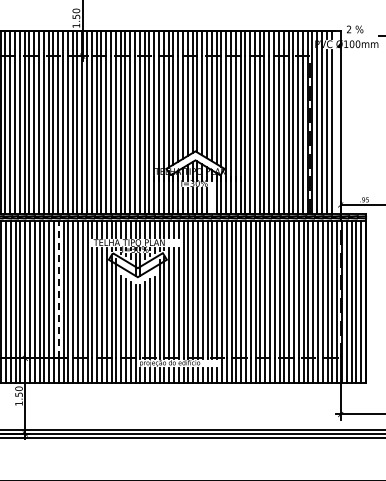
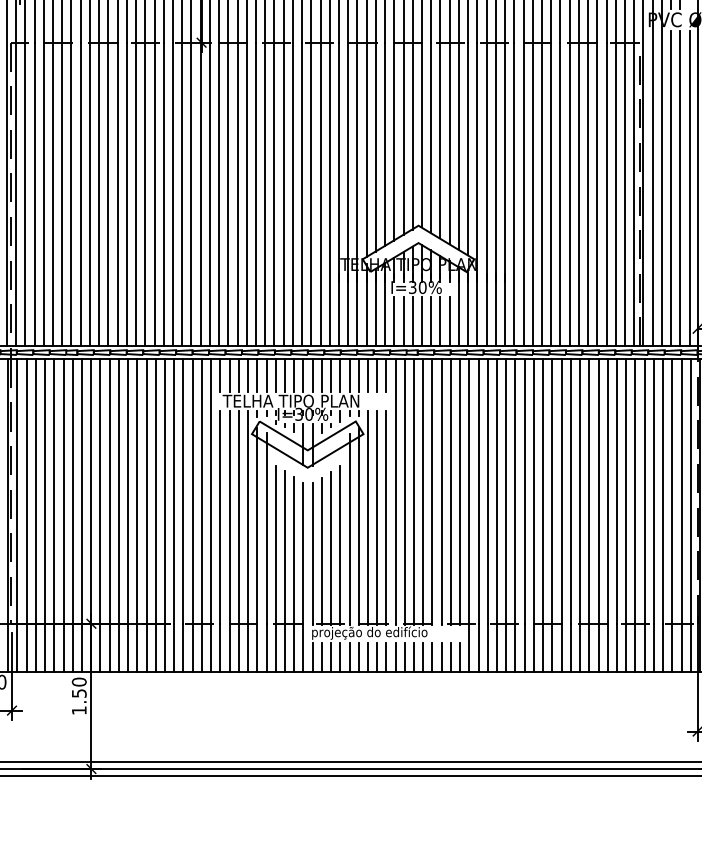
line: (336, 132) -> (689, 189), added
line: (211, 201) -> (449, 322), added
line: (58, 289) -> (155, 491), dashed -> solid

